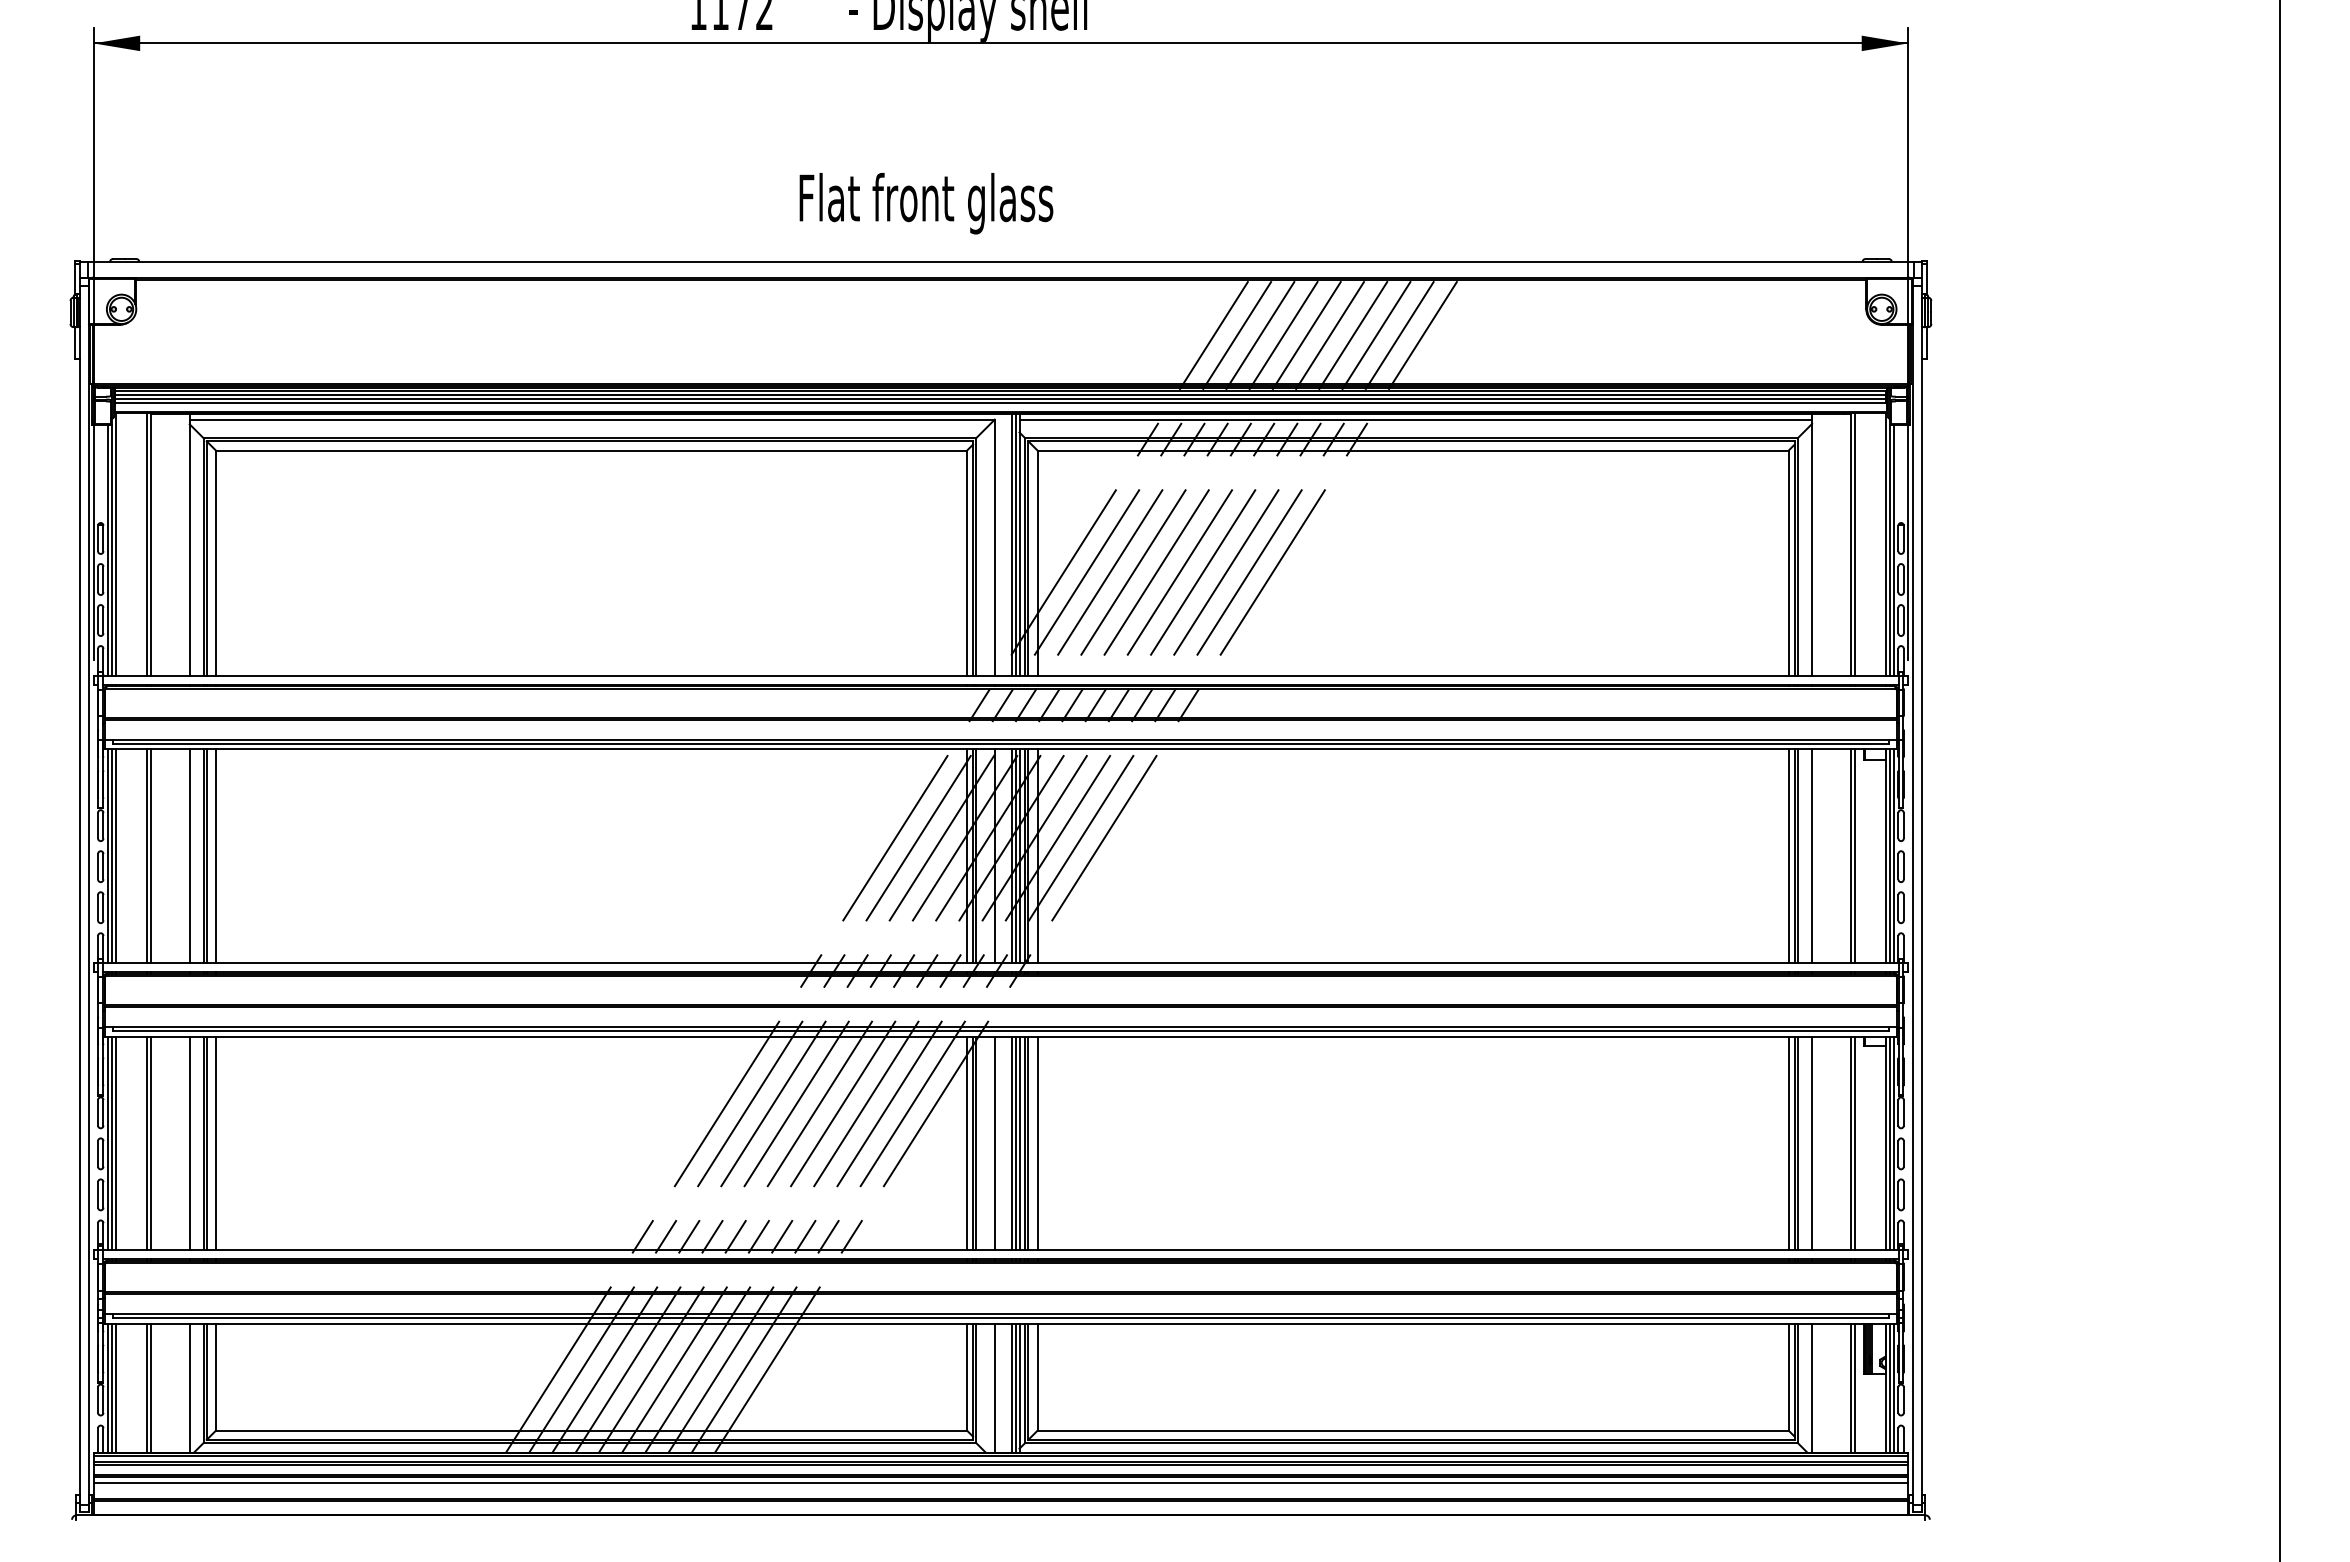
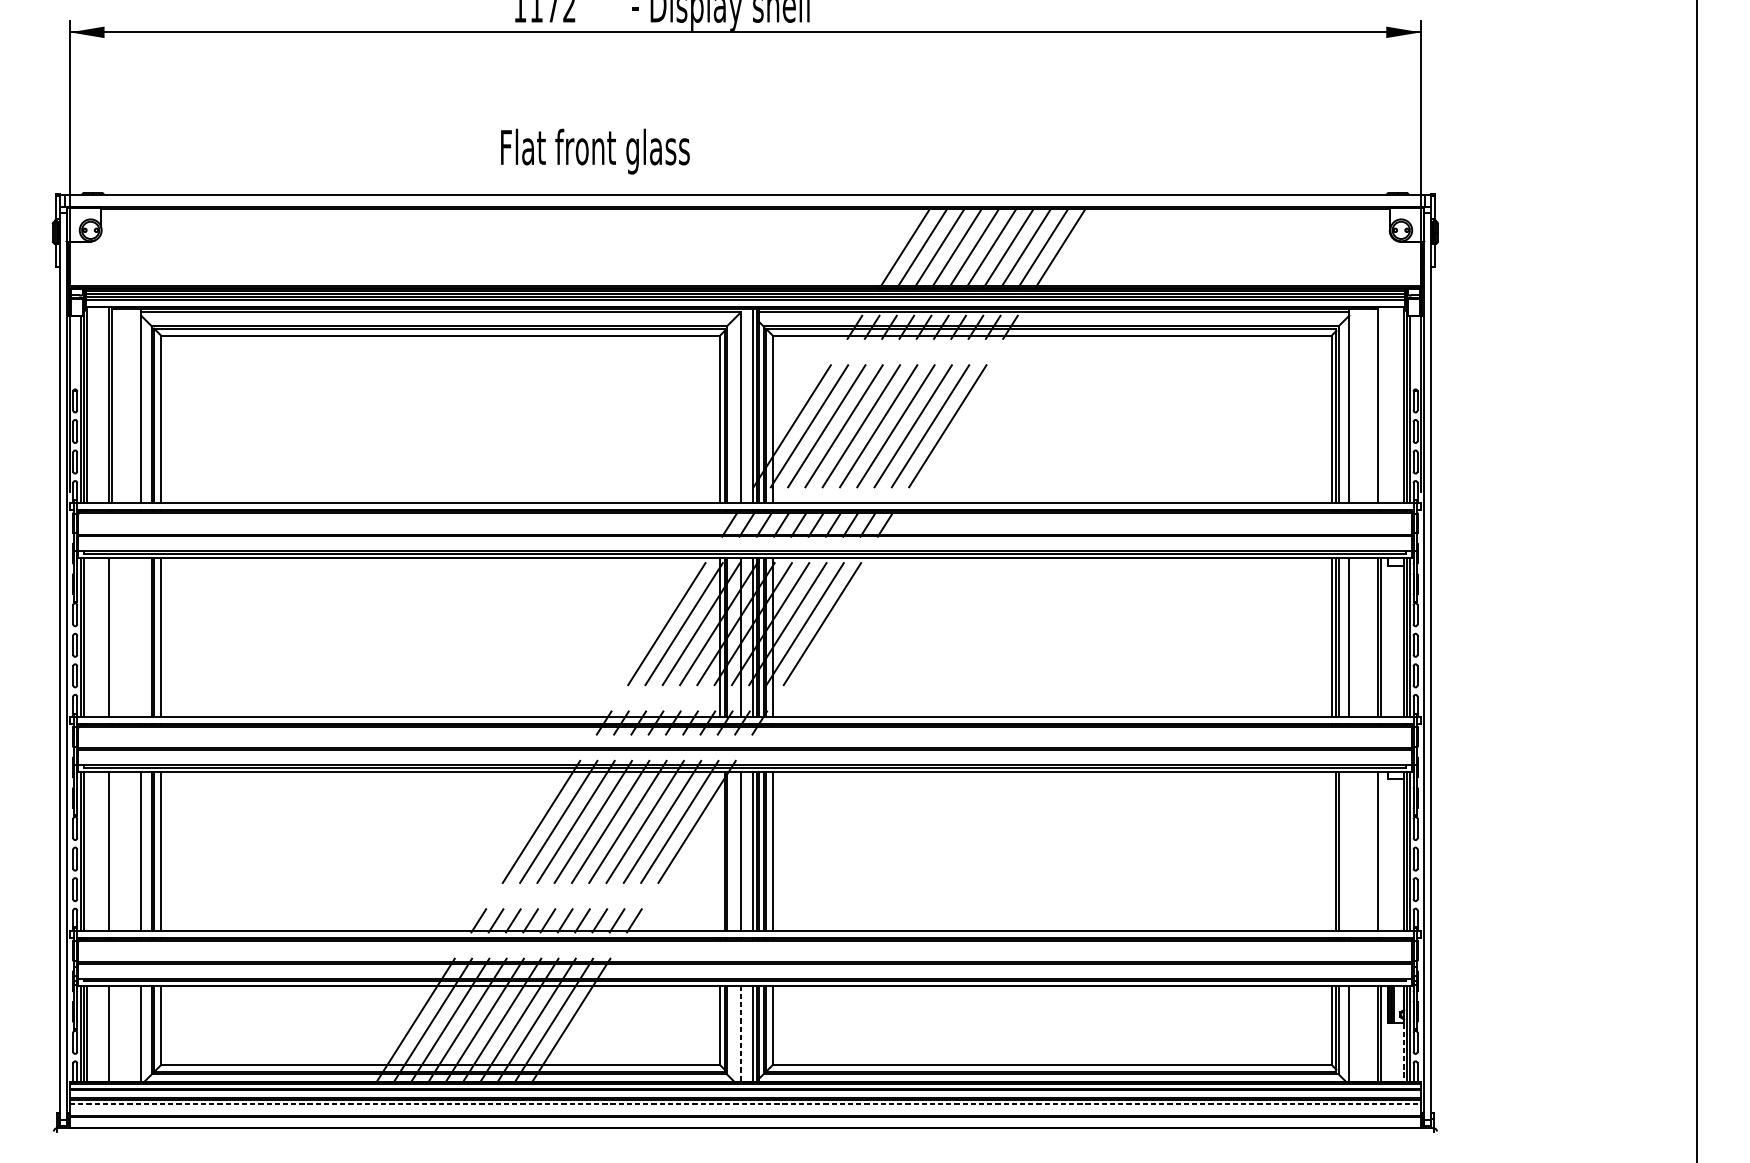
text: (926, 203) -> (595, 151), moved
line: (1855, 543) -> (1381, 404), removed
line: (116, 855) -> (86, 636), removed
line: (150, 855) -> (112, 636), removed
line: (189, 855) -> (141, 636), removed
line: (116, 1143) -> (86, 851), removed
line: (150, 1143) -> (112, 851), removed
line: (967, 1143) -> (720, 851), removed
line: (1788, 1143) -> (1331, 851), removed
line: (1812, 1143) -> (1349, 851), removed
line: (1855, 1143) -> (1381, 851), removed
line: (150, 1387) -> (112, 1033), removed
line: (994, 1388) -> (740, 1033), solid -> dashed
line: (1885, 1414) -> (1403, 1053), solid -> dashed
line: (1001, 1483) -> (745, 1104), solid -> dashed

